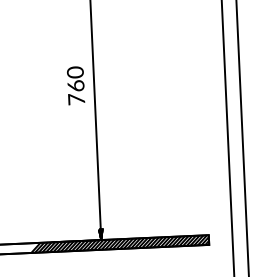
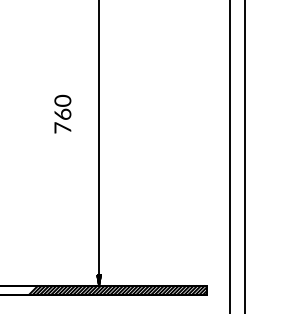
text: (75, 85) -> (62, 113), moved

